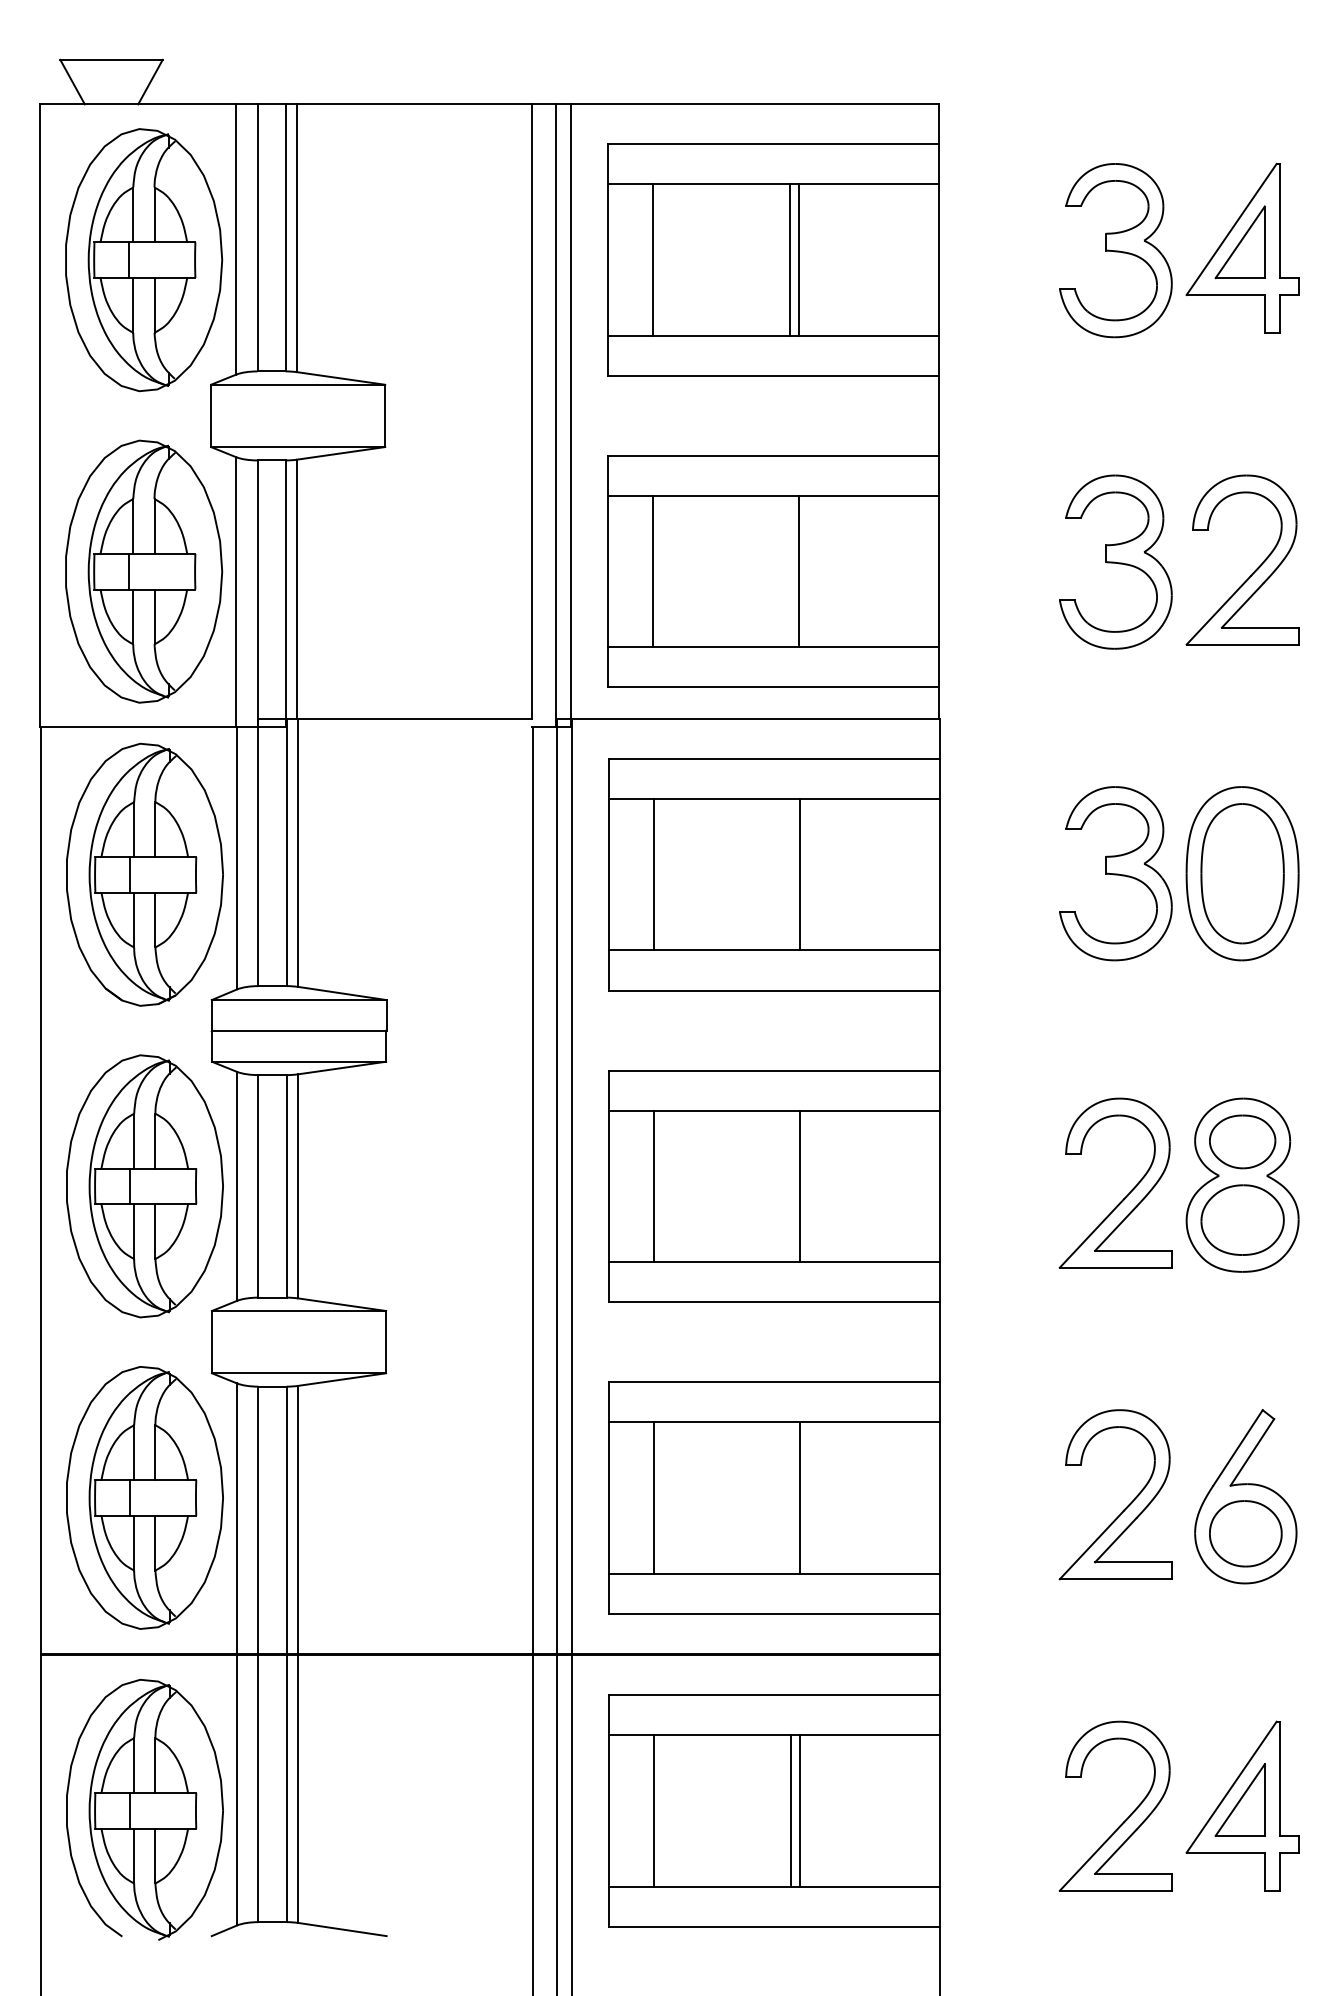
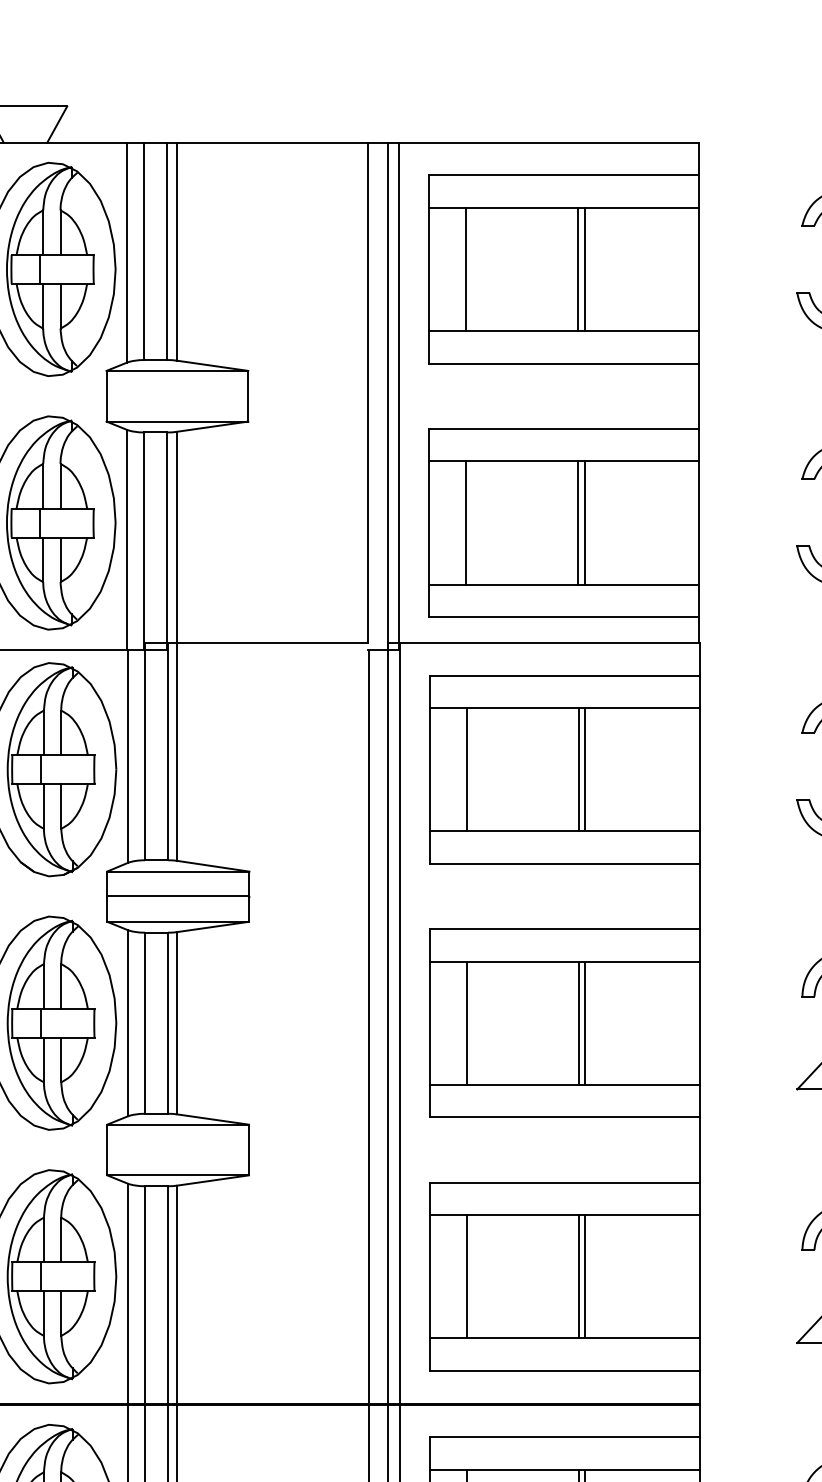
line: (790, 571) -> (578, 522), added
line: (791, 874) -> (578, 769), added
line: (791, 1186) -> (578, 1023), added
line: (791, 1497) -> (578, 1276), added

